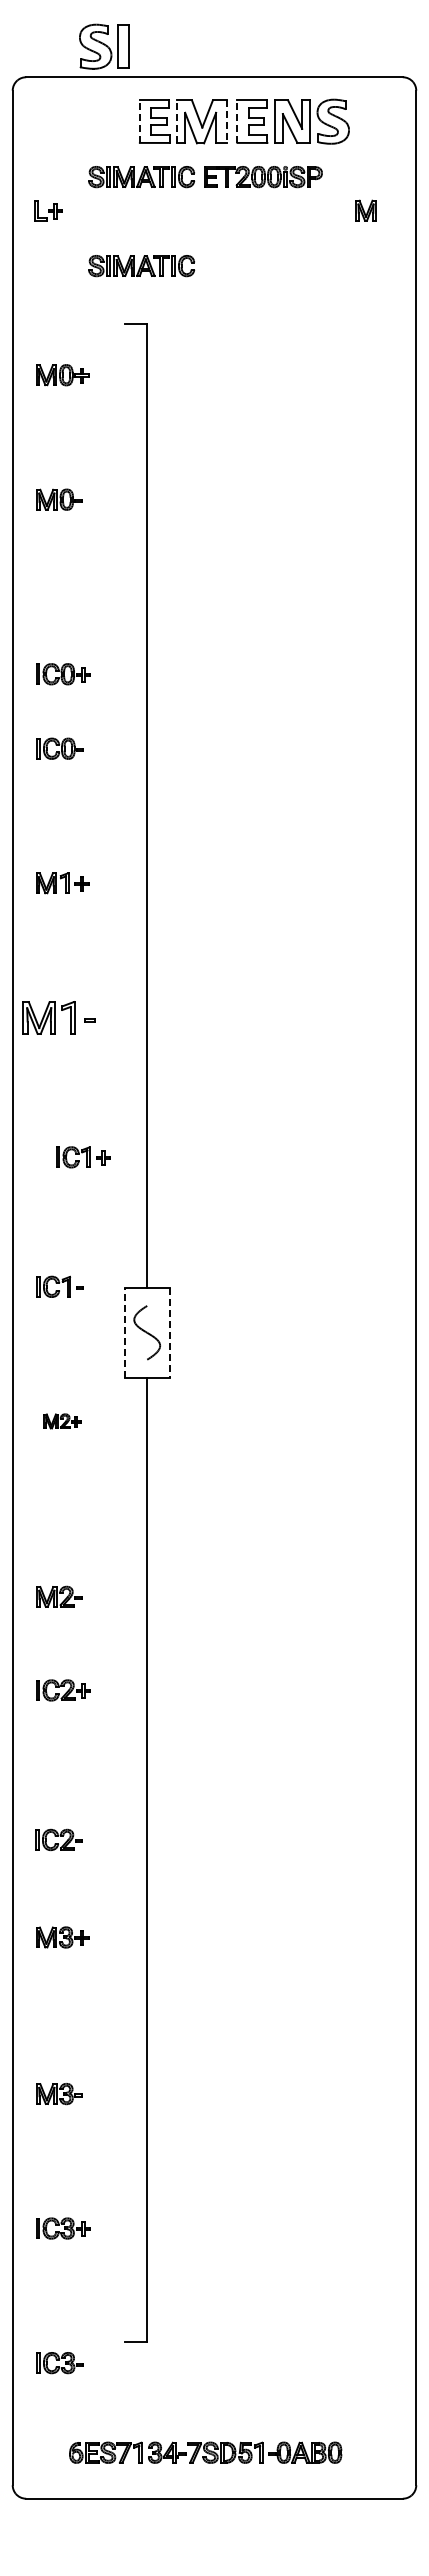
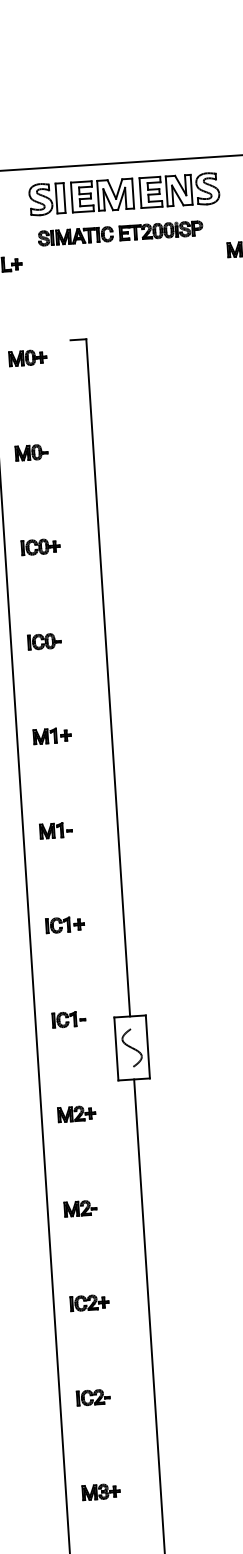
part: (104, 46) -> (47, 199), moved
line: (139, 121) -> (71, 197), dashed -> solid
line: (177, 121) -> (98, 195), dashed -> solid
line: (237, 121) -> (140, 192), dashed -> solid
line: (226, 122) -> (132, 194), dashed -> solid
part: (141, 266) -> (79, 299), removed
part: (62, 375) -> (27, 358), moved
part: (59, 499) -> (31, 452), moved
part: (63, 674) -> (40, 547), moved
part: (59, 1017) -> (56, 830), size x0.62
part: (83, 1157) -> (65, 925), moved
line: (124, 1332) -> (116, 1048), dashed -> solid
line: (169, 1332) -> (147, 1046), dashed -> solid
part: (62, 1421) -> (76, 1114), size x1.43
part: (59, 1596) -> (80, 1208), moved
part: (58, 1839) -> (92, 1397), moved
part: (62, 1937) -> (101, 1492), moved

